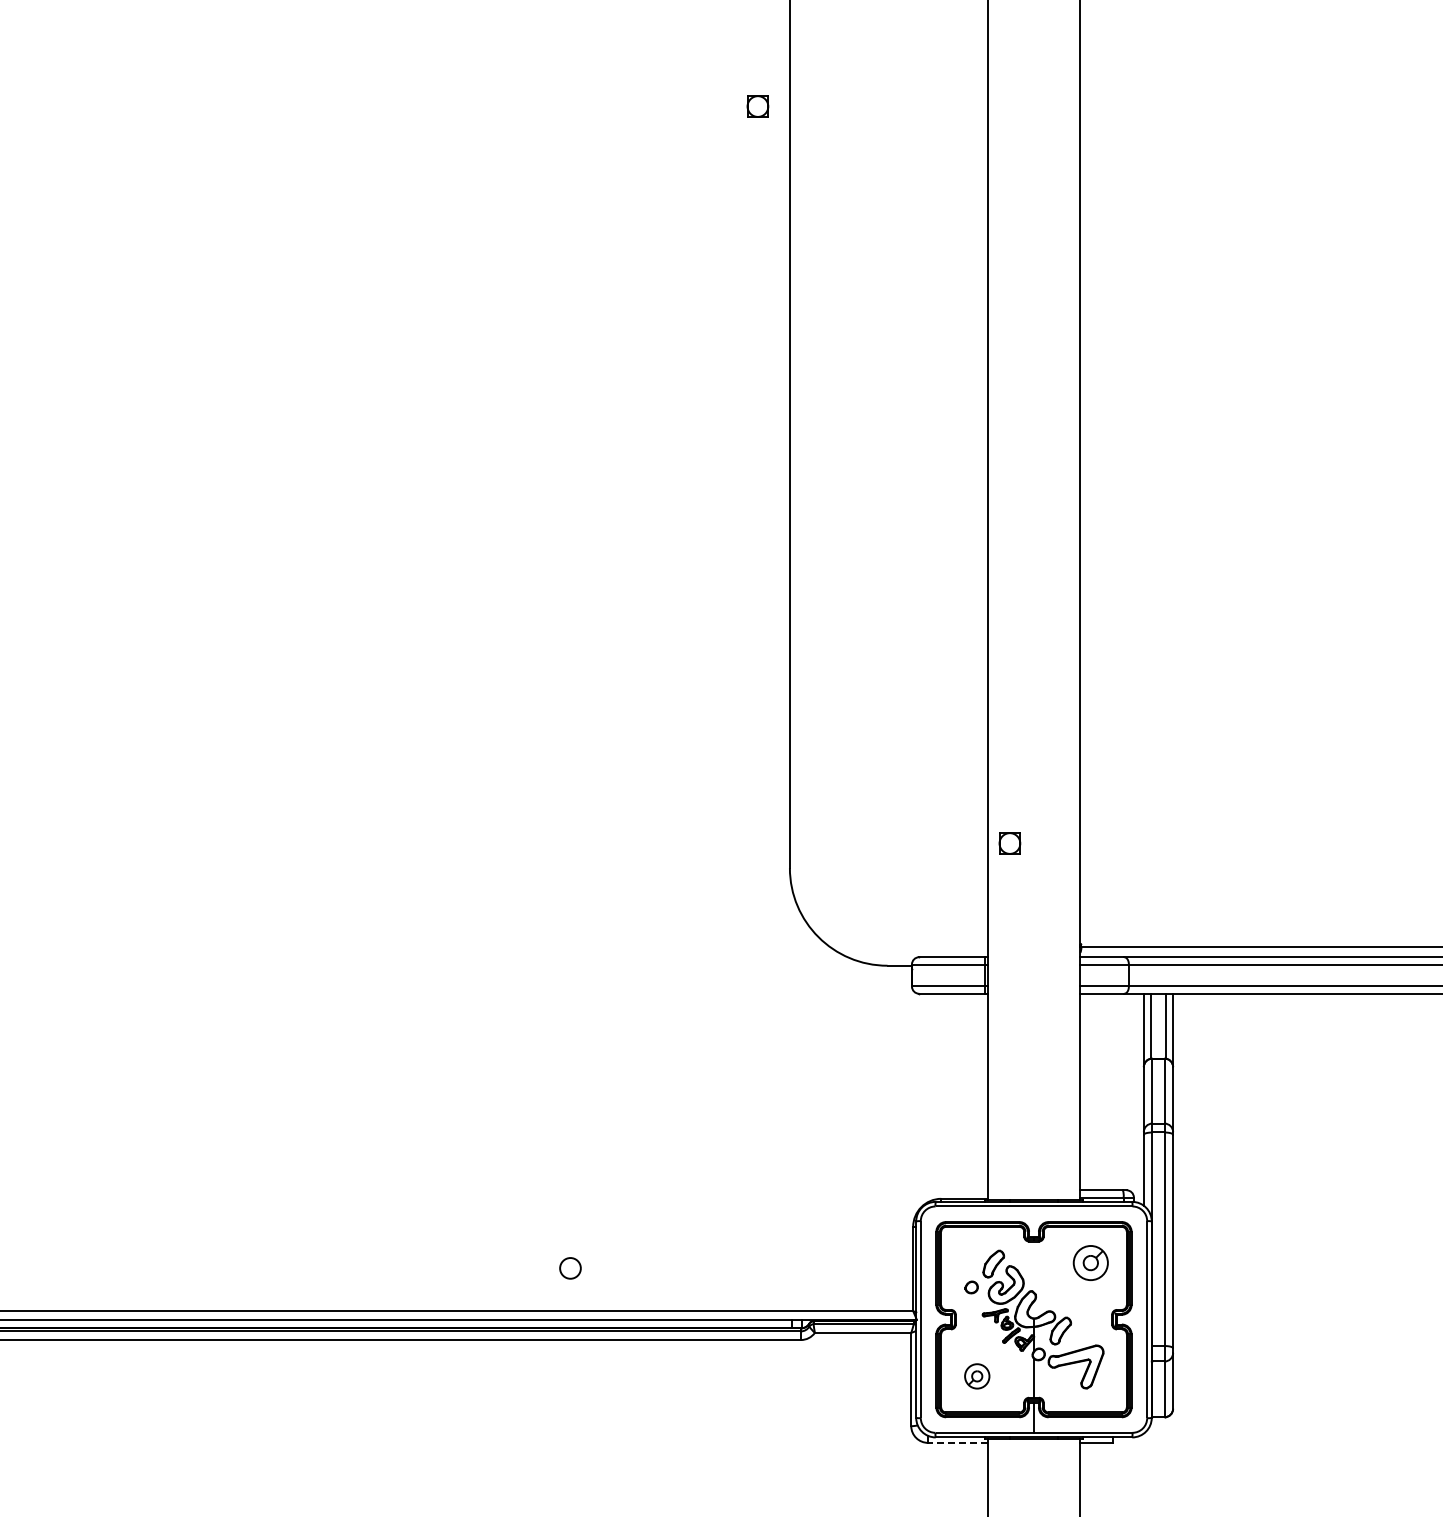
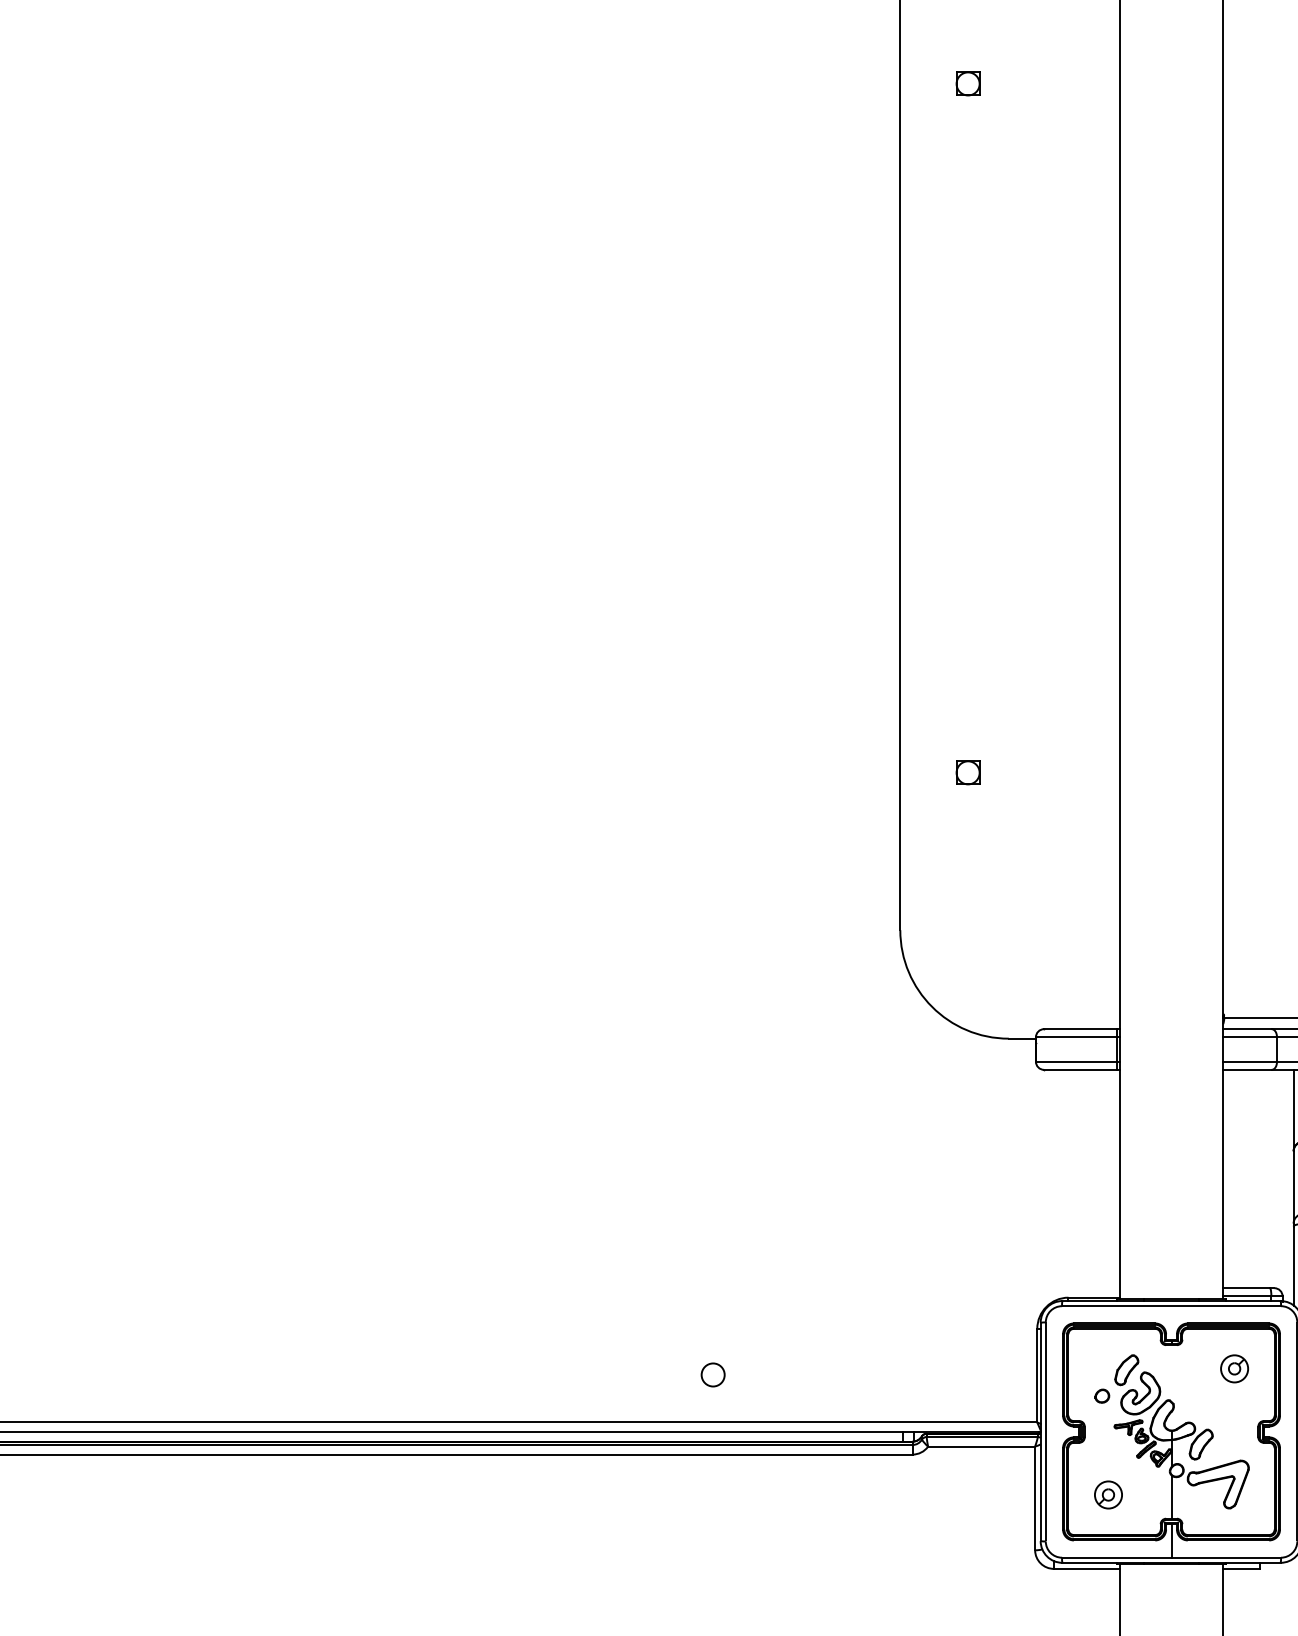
part: (757, 106) -> (967, 83), moved
part: (1009, 843) -> (967, 772), moved
part: (1090, 1262) -> (1234, 1368), size x0.71
circle: (570, 1268) -> (713, 1375), moved
line: (957, 1442) -> (1086, 1568), dashed -> solid

